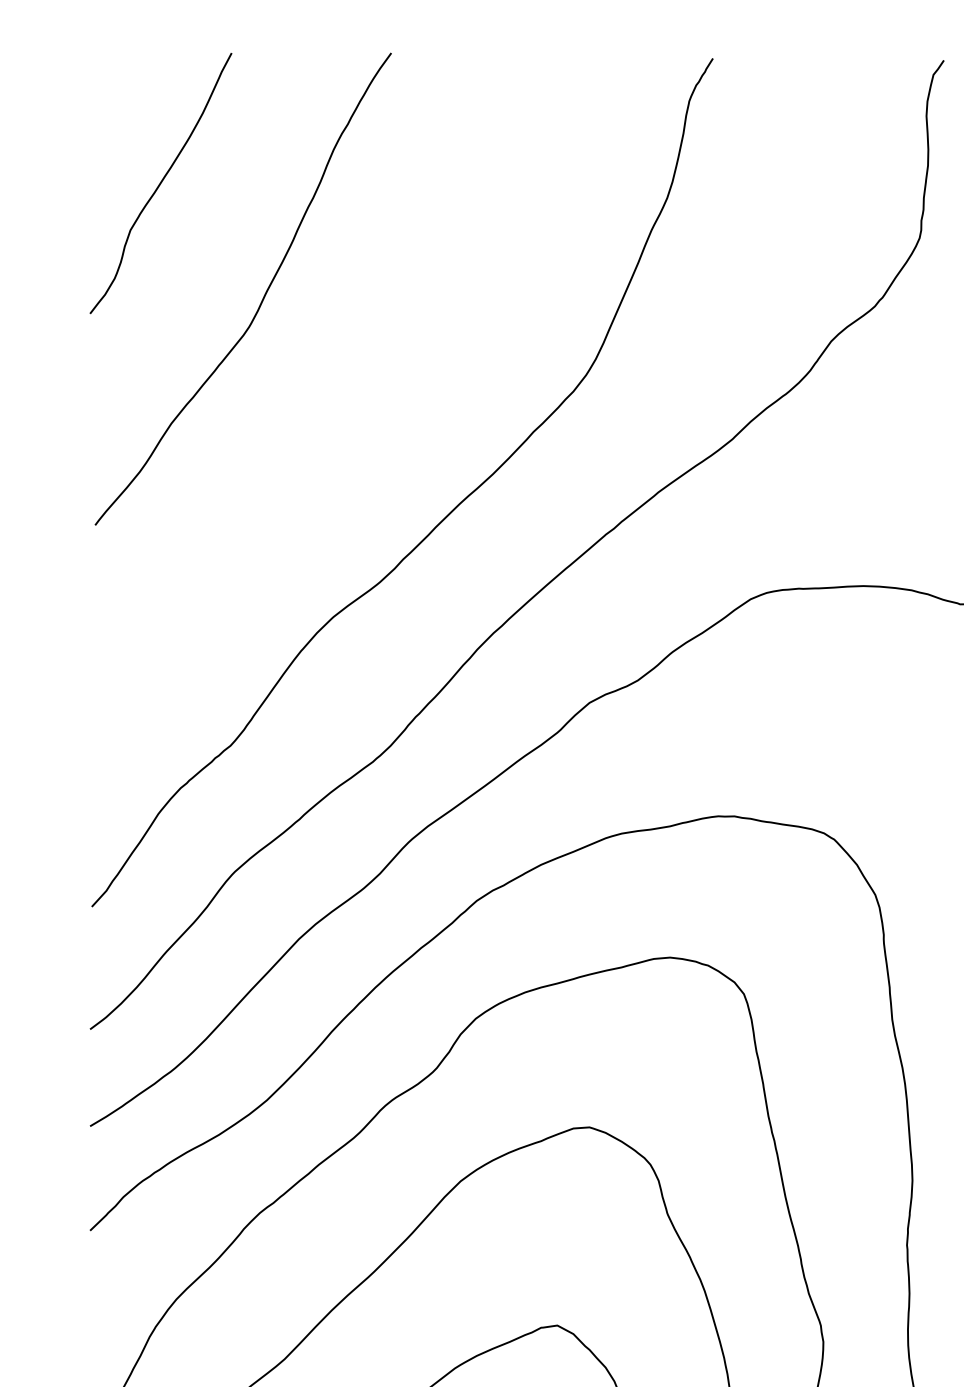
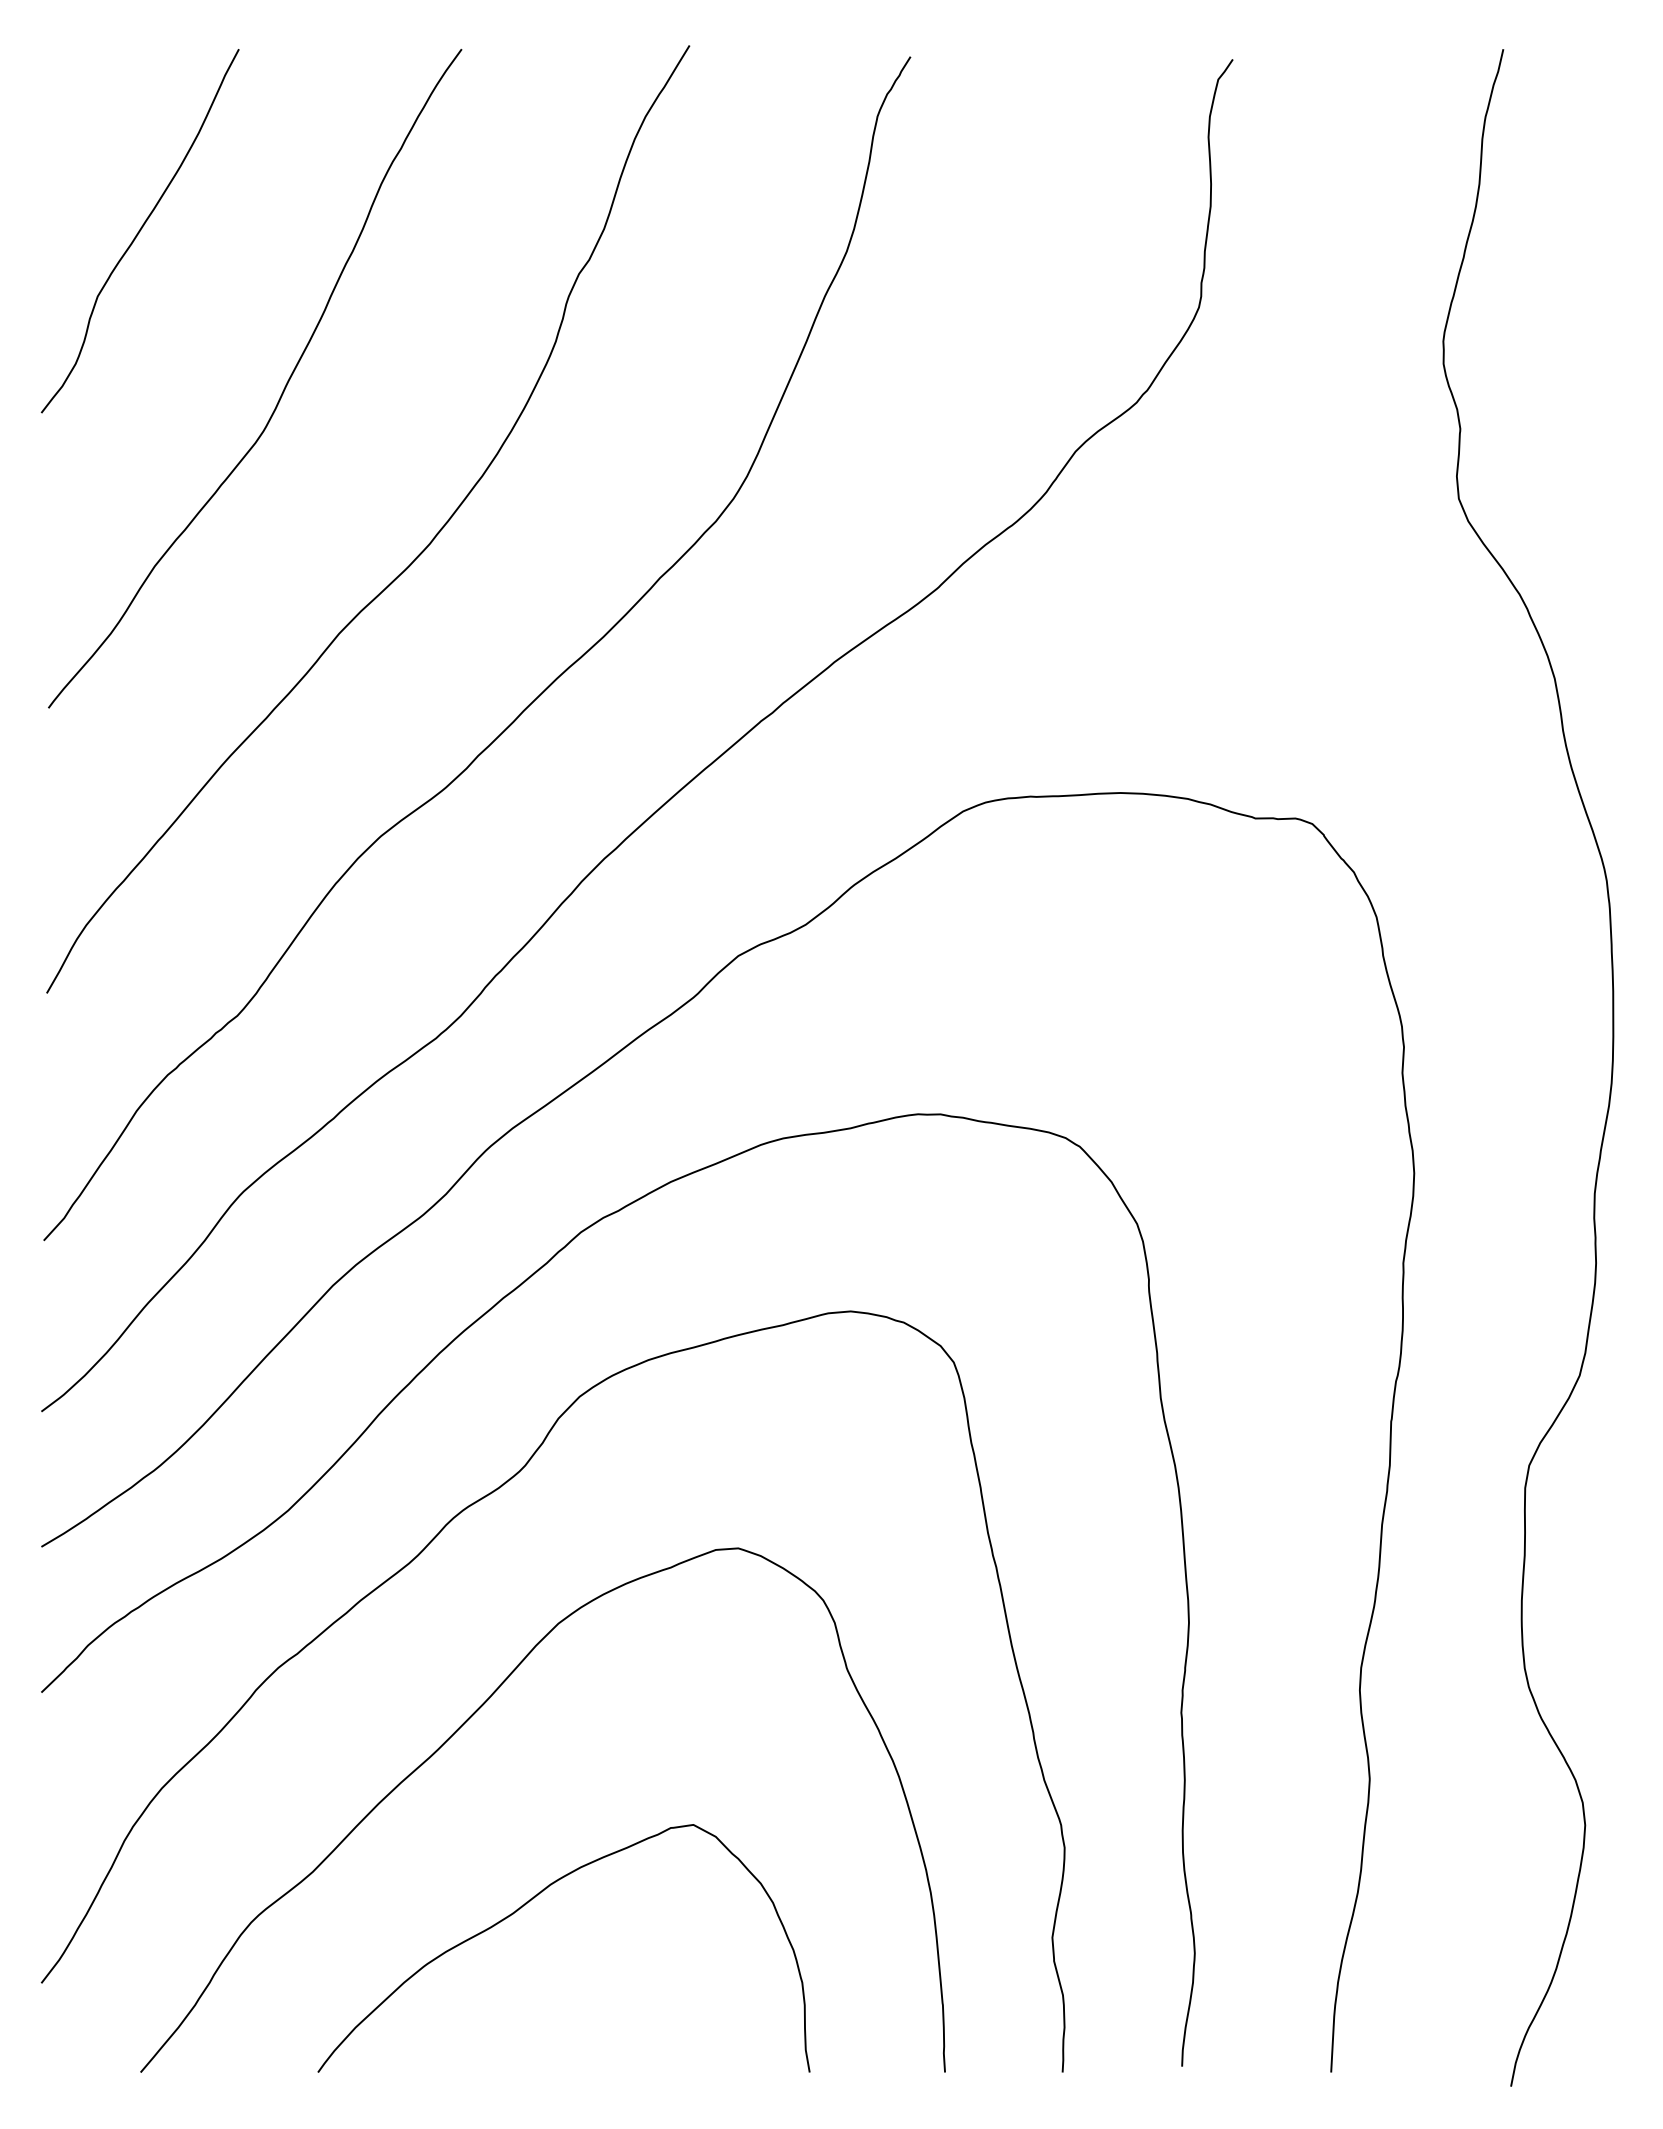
curve: (357, 418) -> (414, 558), added

